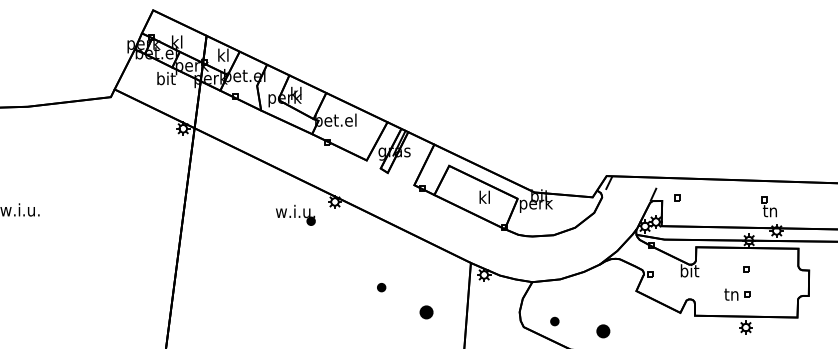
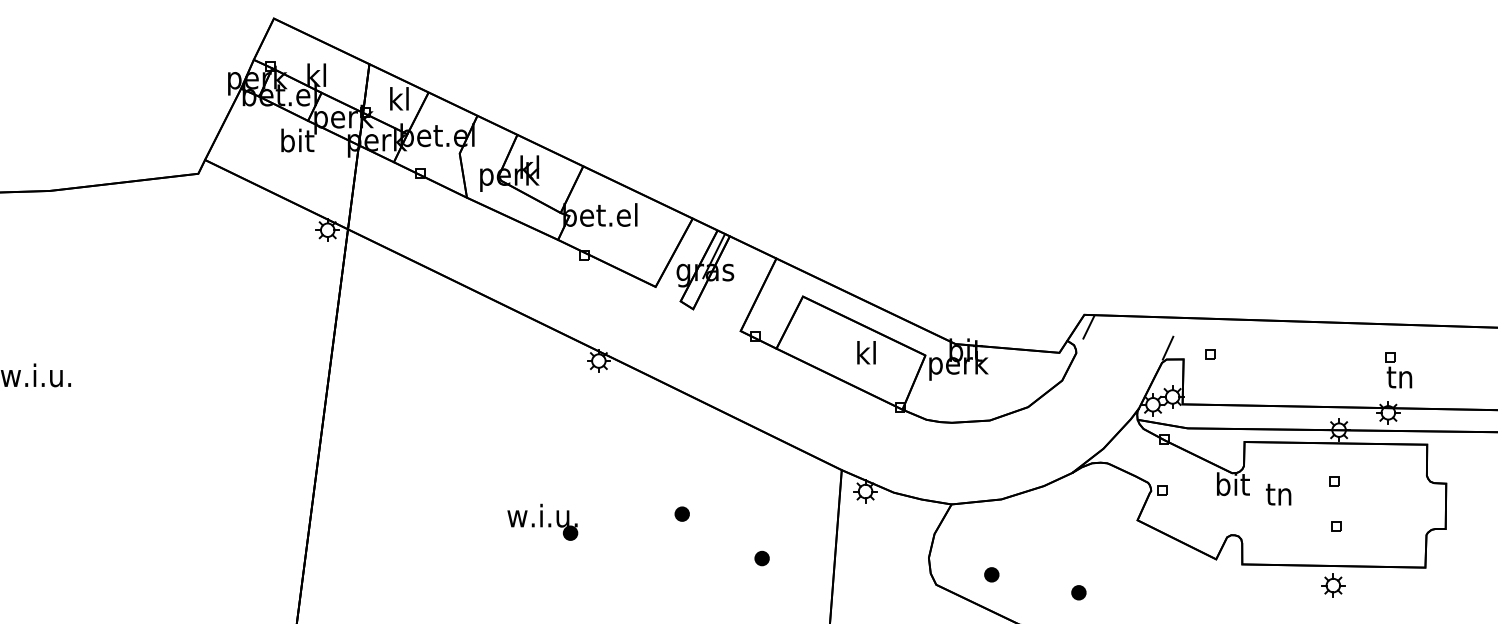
part: (768, 206) -> (1396, 369), moved
part: (295, 214) -> (542, 521), moved
text: (731, 294) -> (1278, 494), moved
part: (425, 312) -> (760, 558), size x0.62
part: (603, 331) -> (1078, 592), size x0.62

